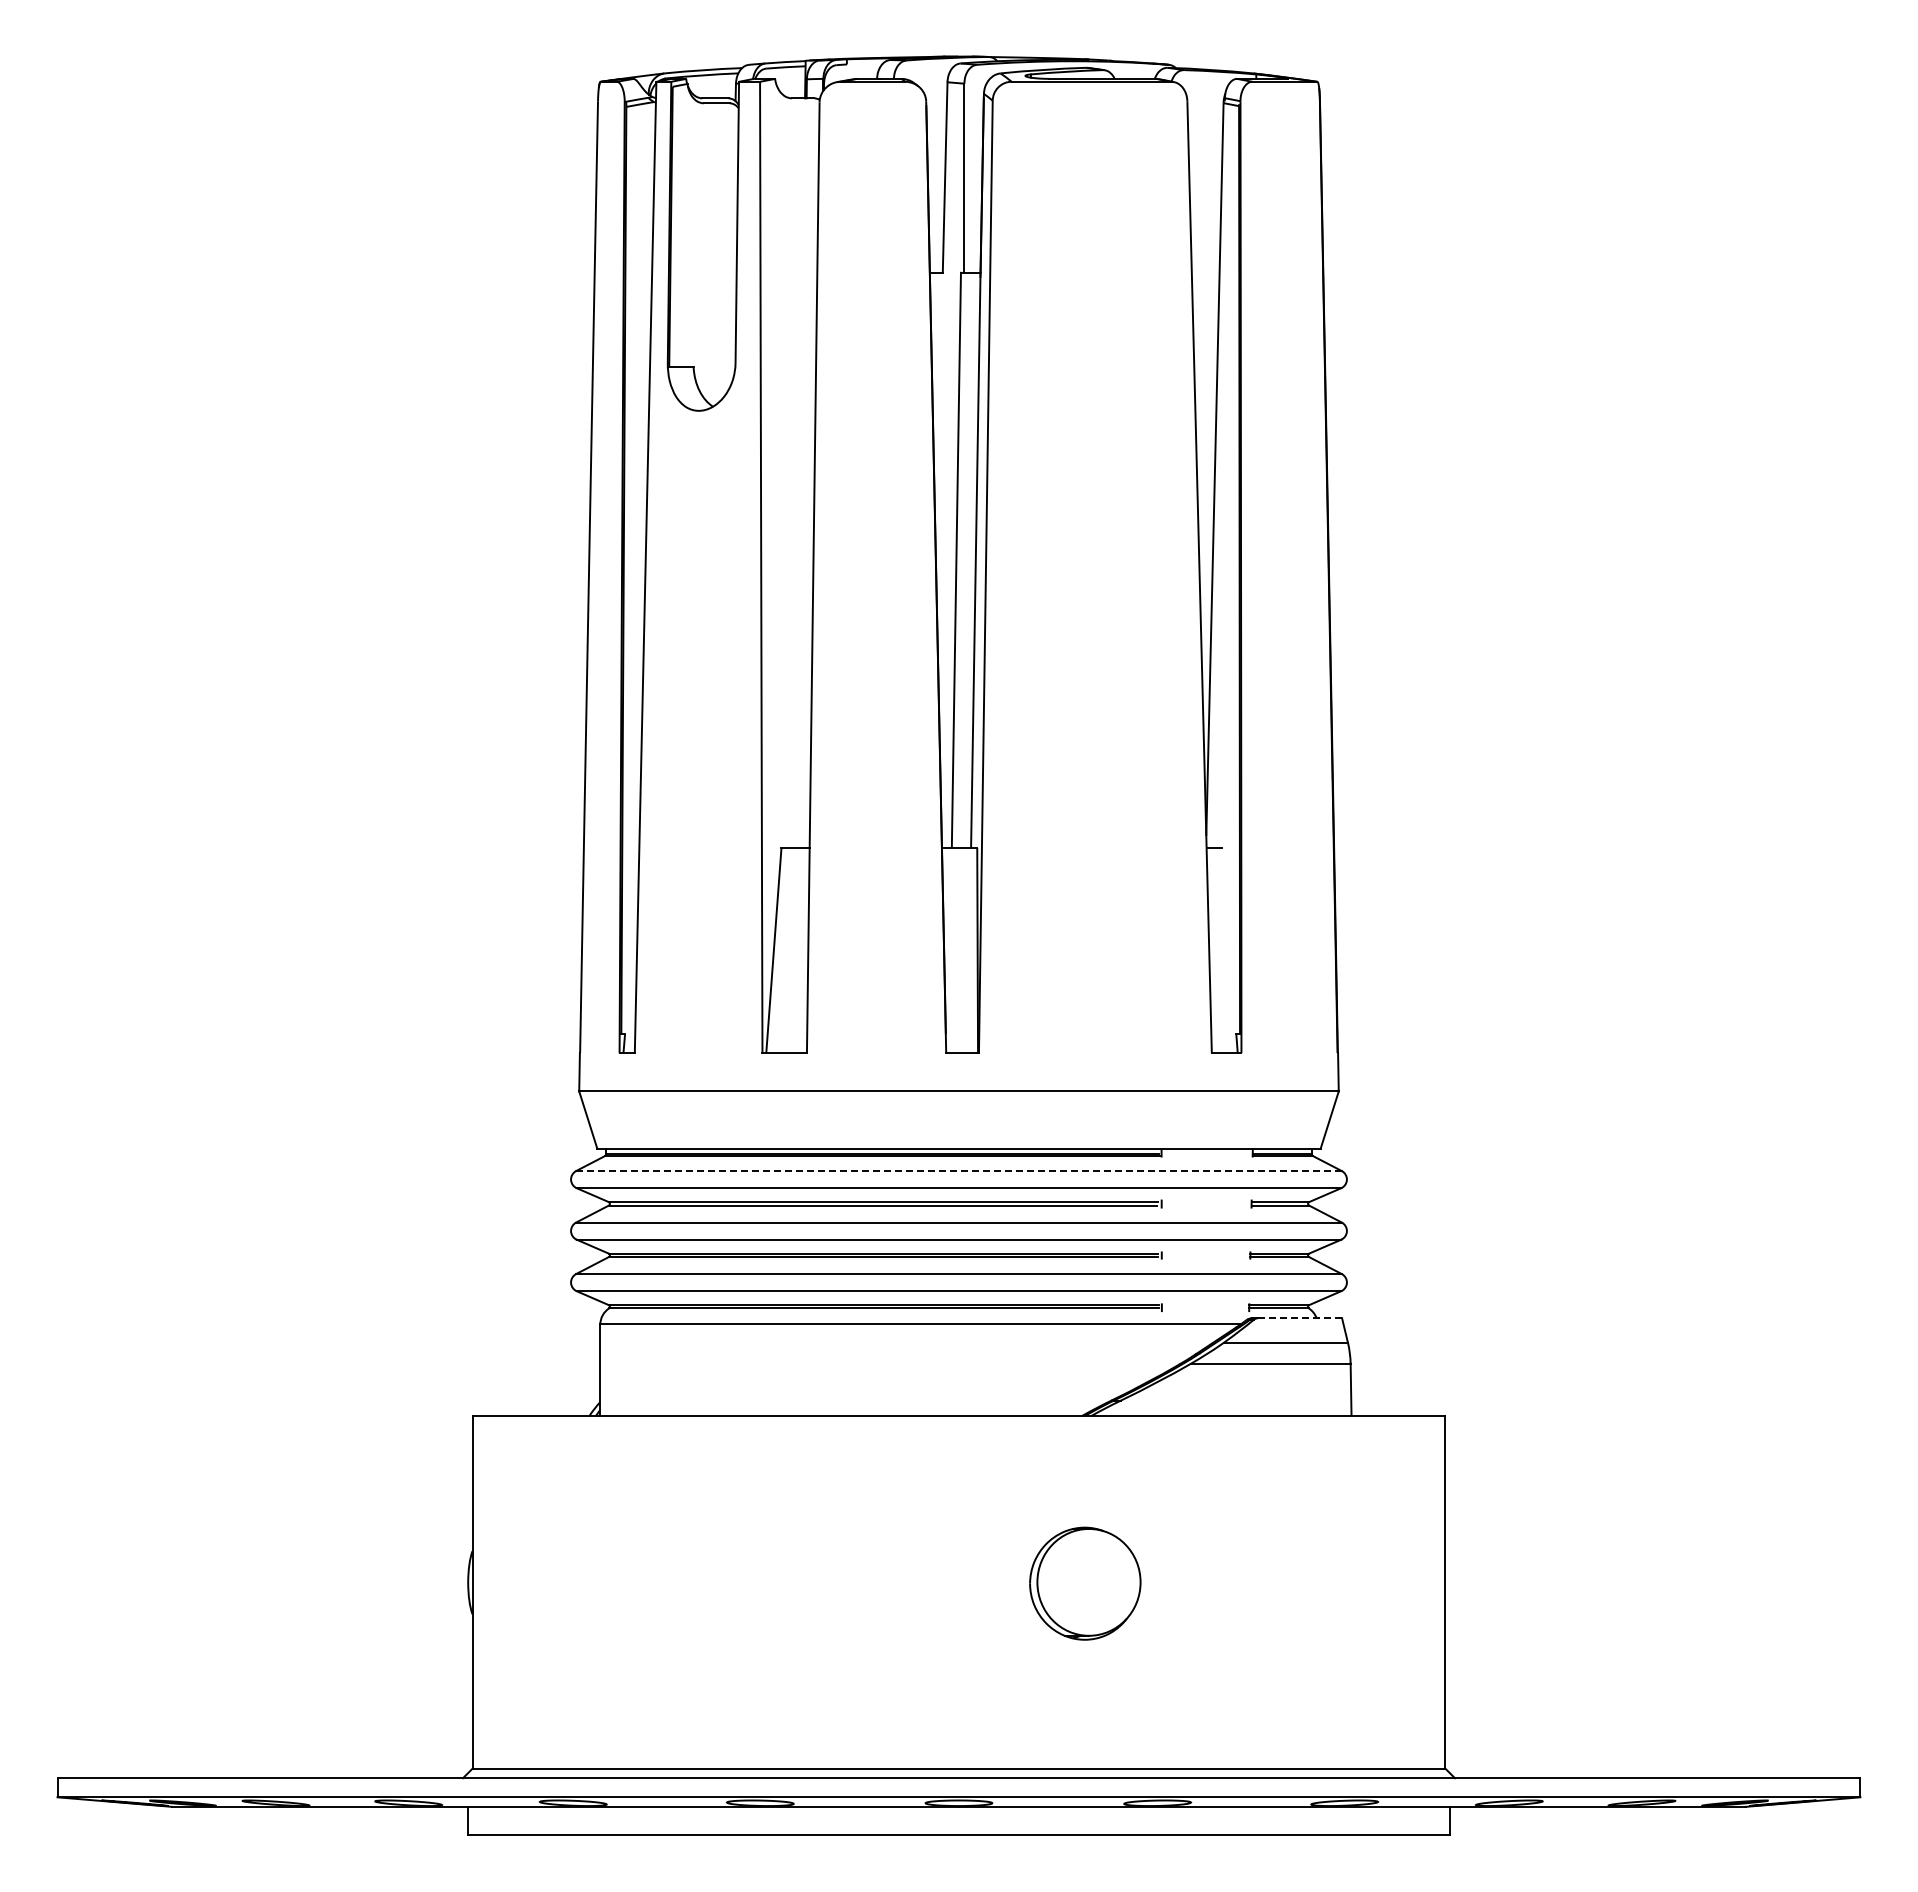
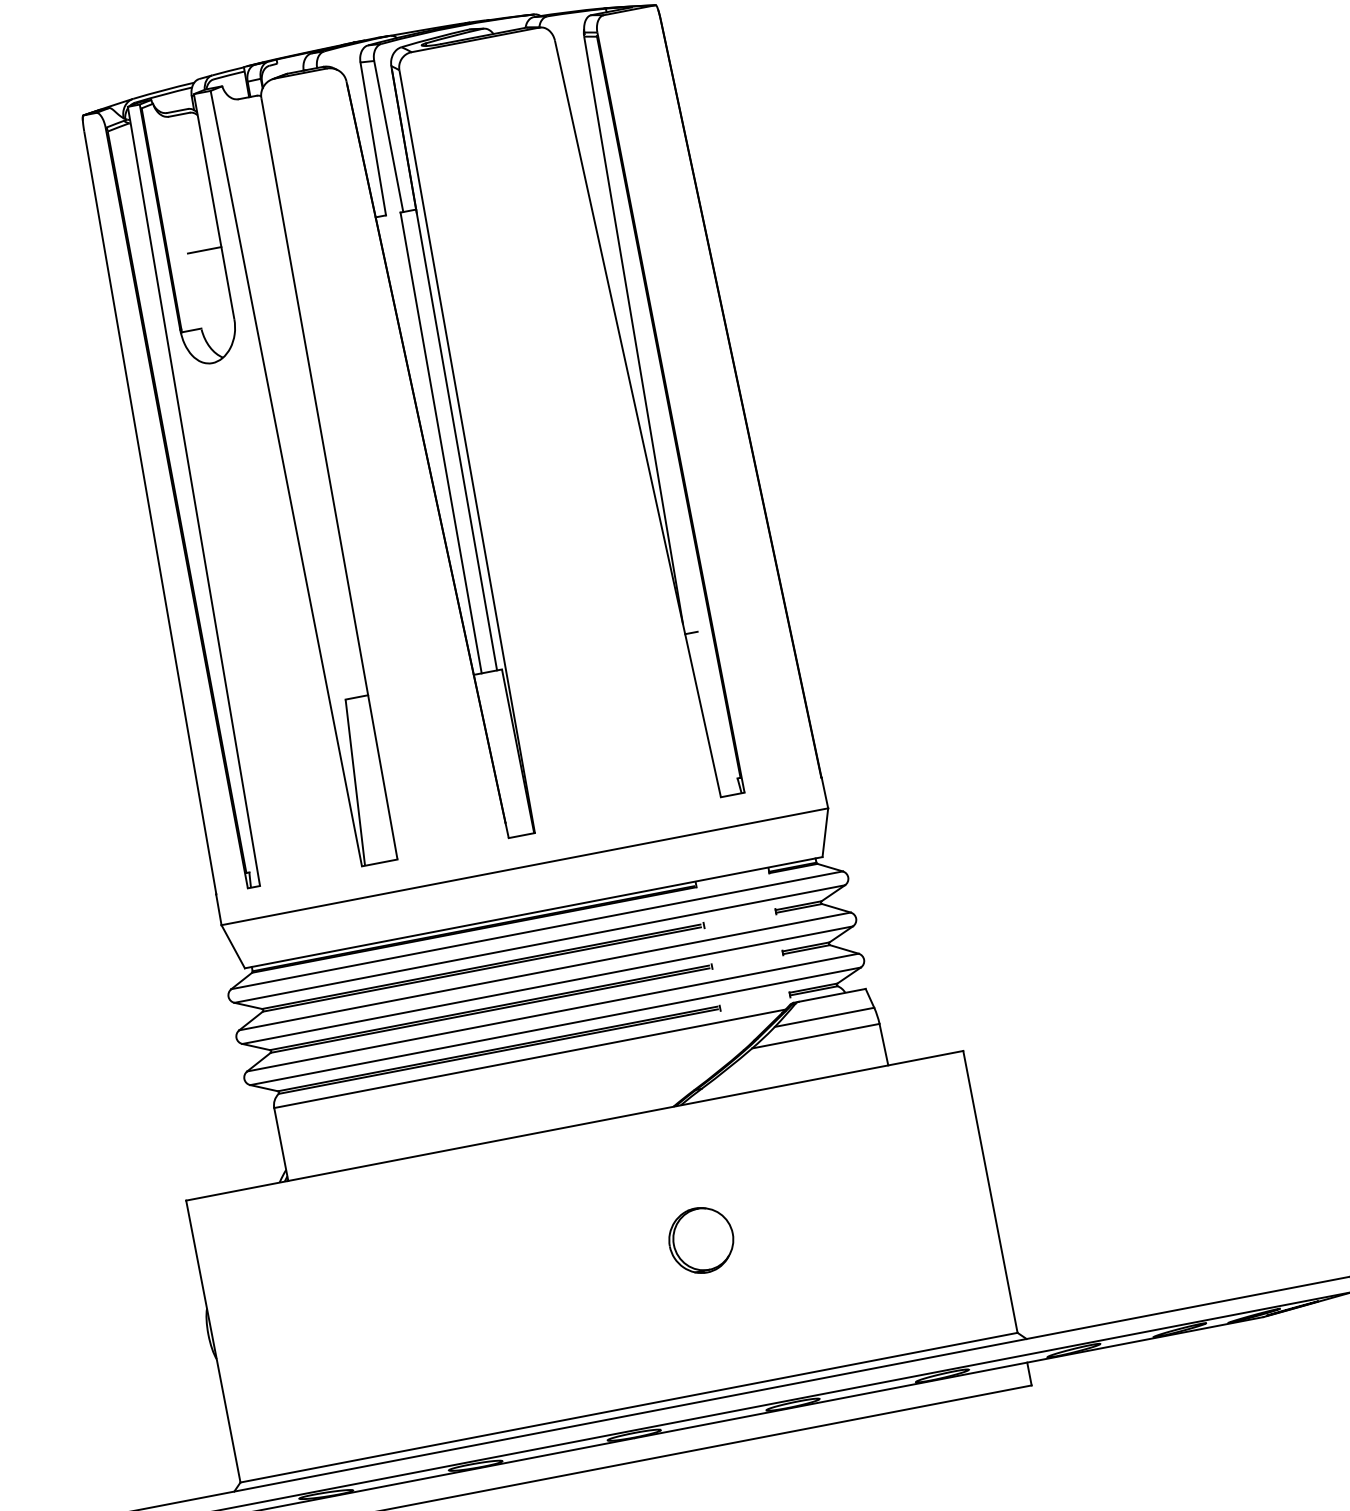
line: (715, 272) -> (204, 250), added
line: (959, 1171) -> (537, 930), dashed -> solid
line: (1300, 1318) -> (832, 995), dashed -> solid
part: (1084, 1583) -> (700, 1240), size x0.71

